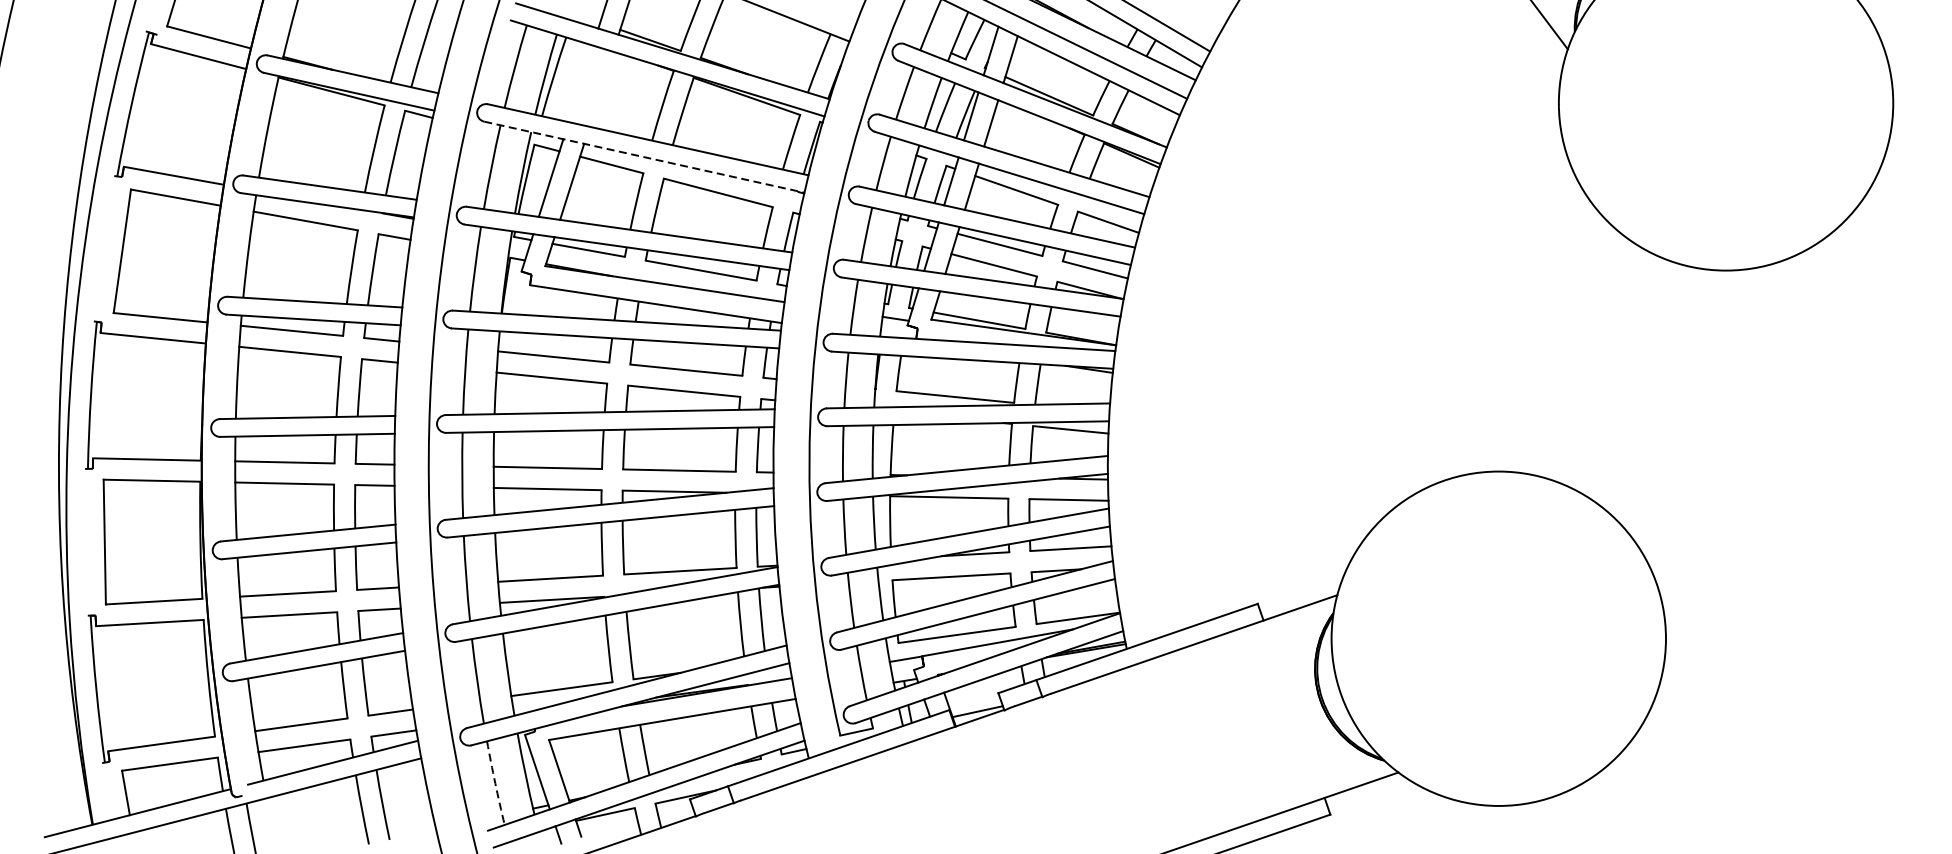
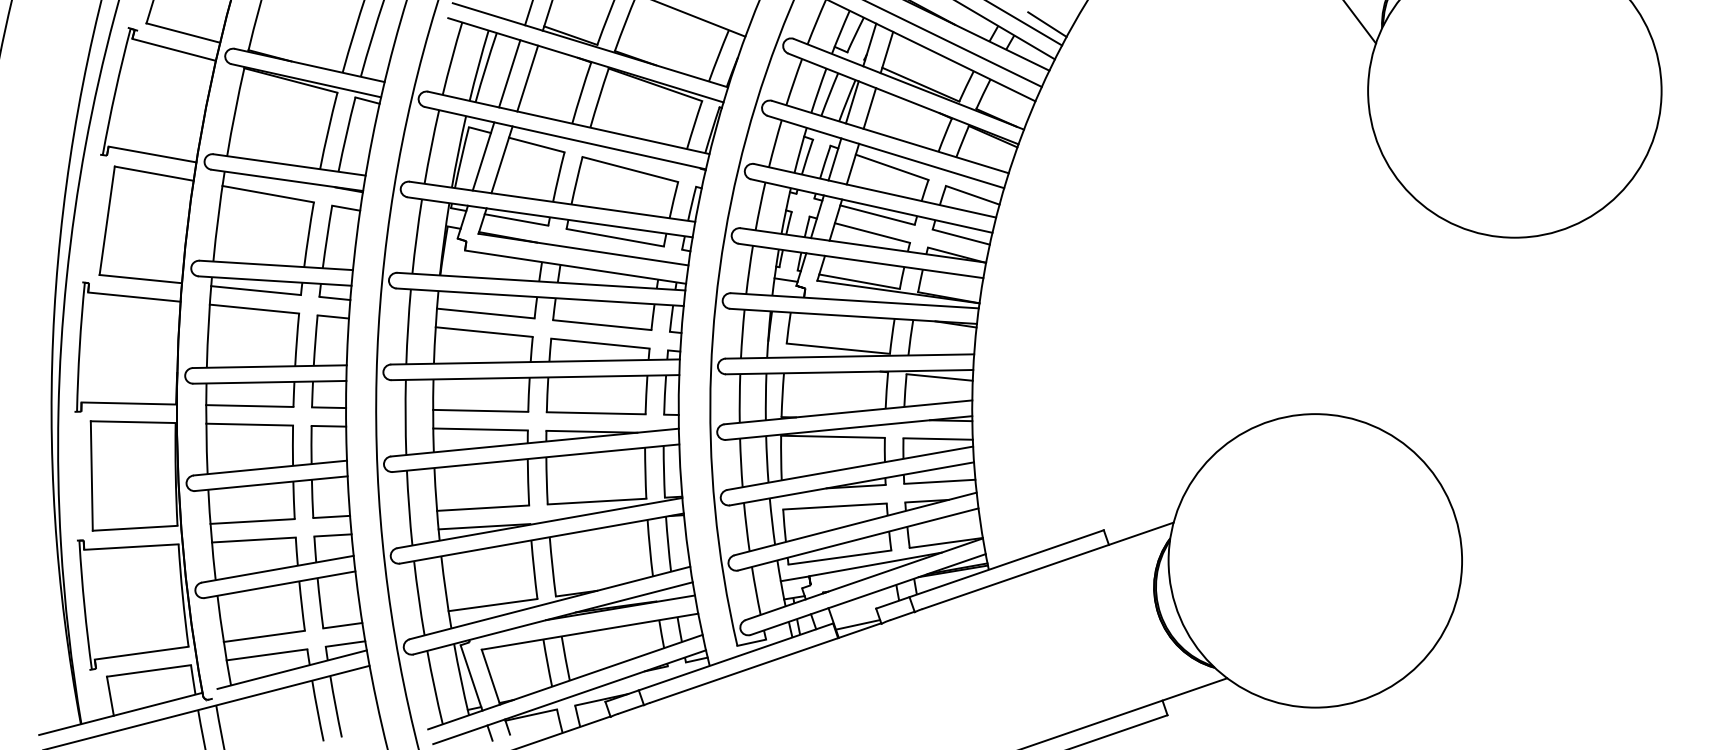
line: (1193, 27) -> (1047, 24), added
line: (580, 83) -> (509, 73), added
line: (601, 89) -> (527, 78), added
line: (644, 157) -> (565, 138), dashed -> solid
arc: (495, 783) -> (434, 687), dashed -> solid

